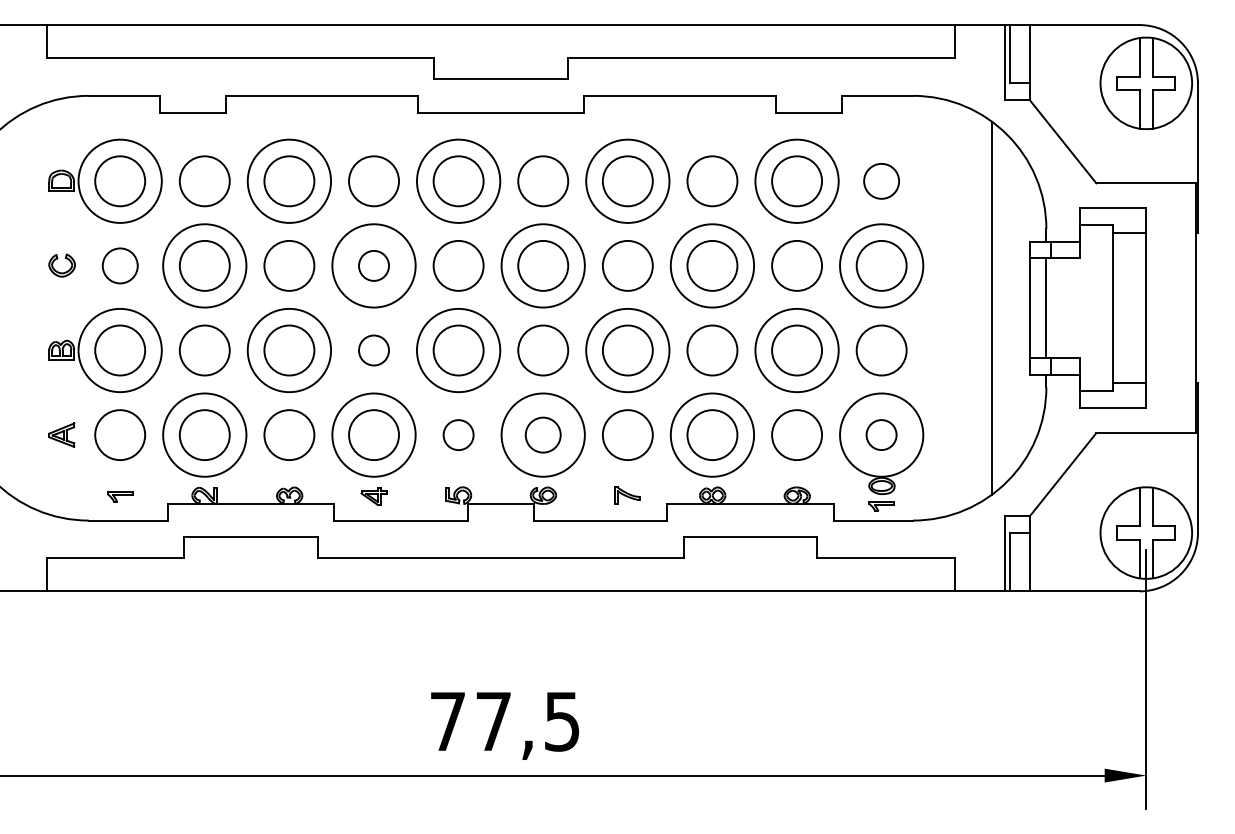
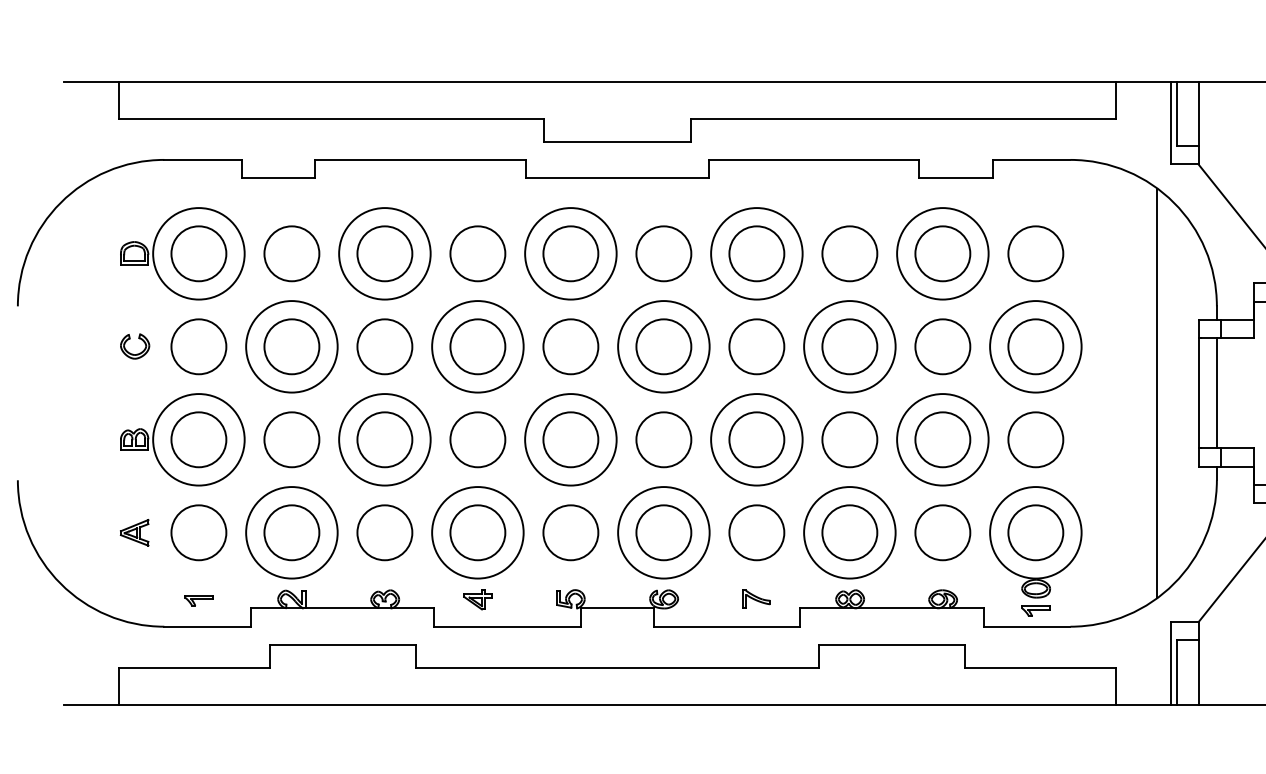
circle: (881, 181) -> (1035, 254), size x1.43
circle: (120, 265) -> (199, 346), size x1.43
circle: (374, 265) -> (478, 346), size x1.67
circle: (373, 350) -> (477, 439), size x1.67
circle: (881, 434) -> (1035, 532), size x1.67
circle: (458, 435) -> (570, 533), size x1.67
circle: (543, 435) -> (664, 533), size x1.43

